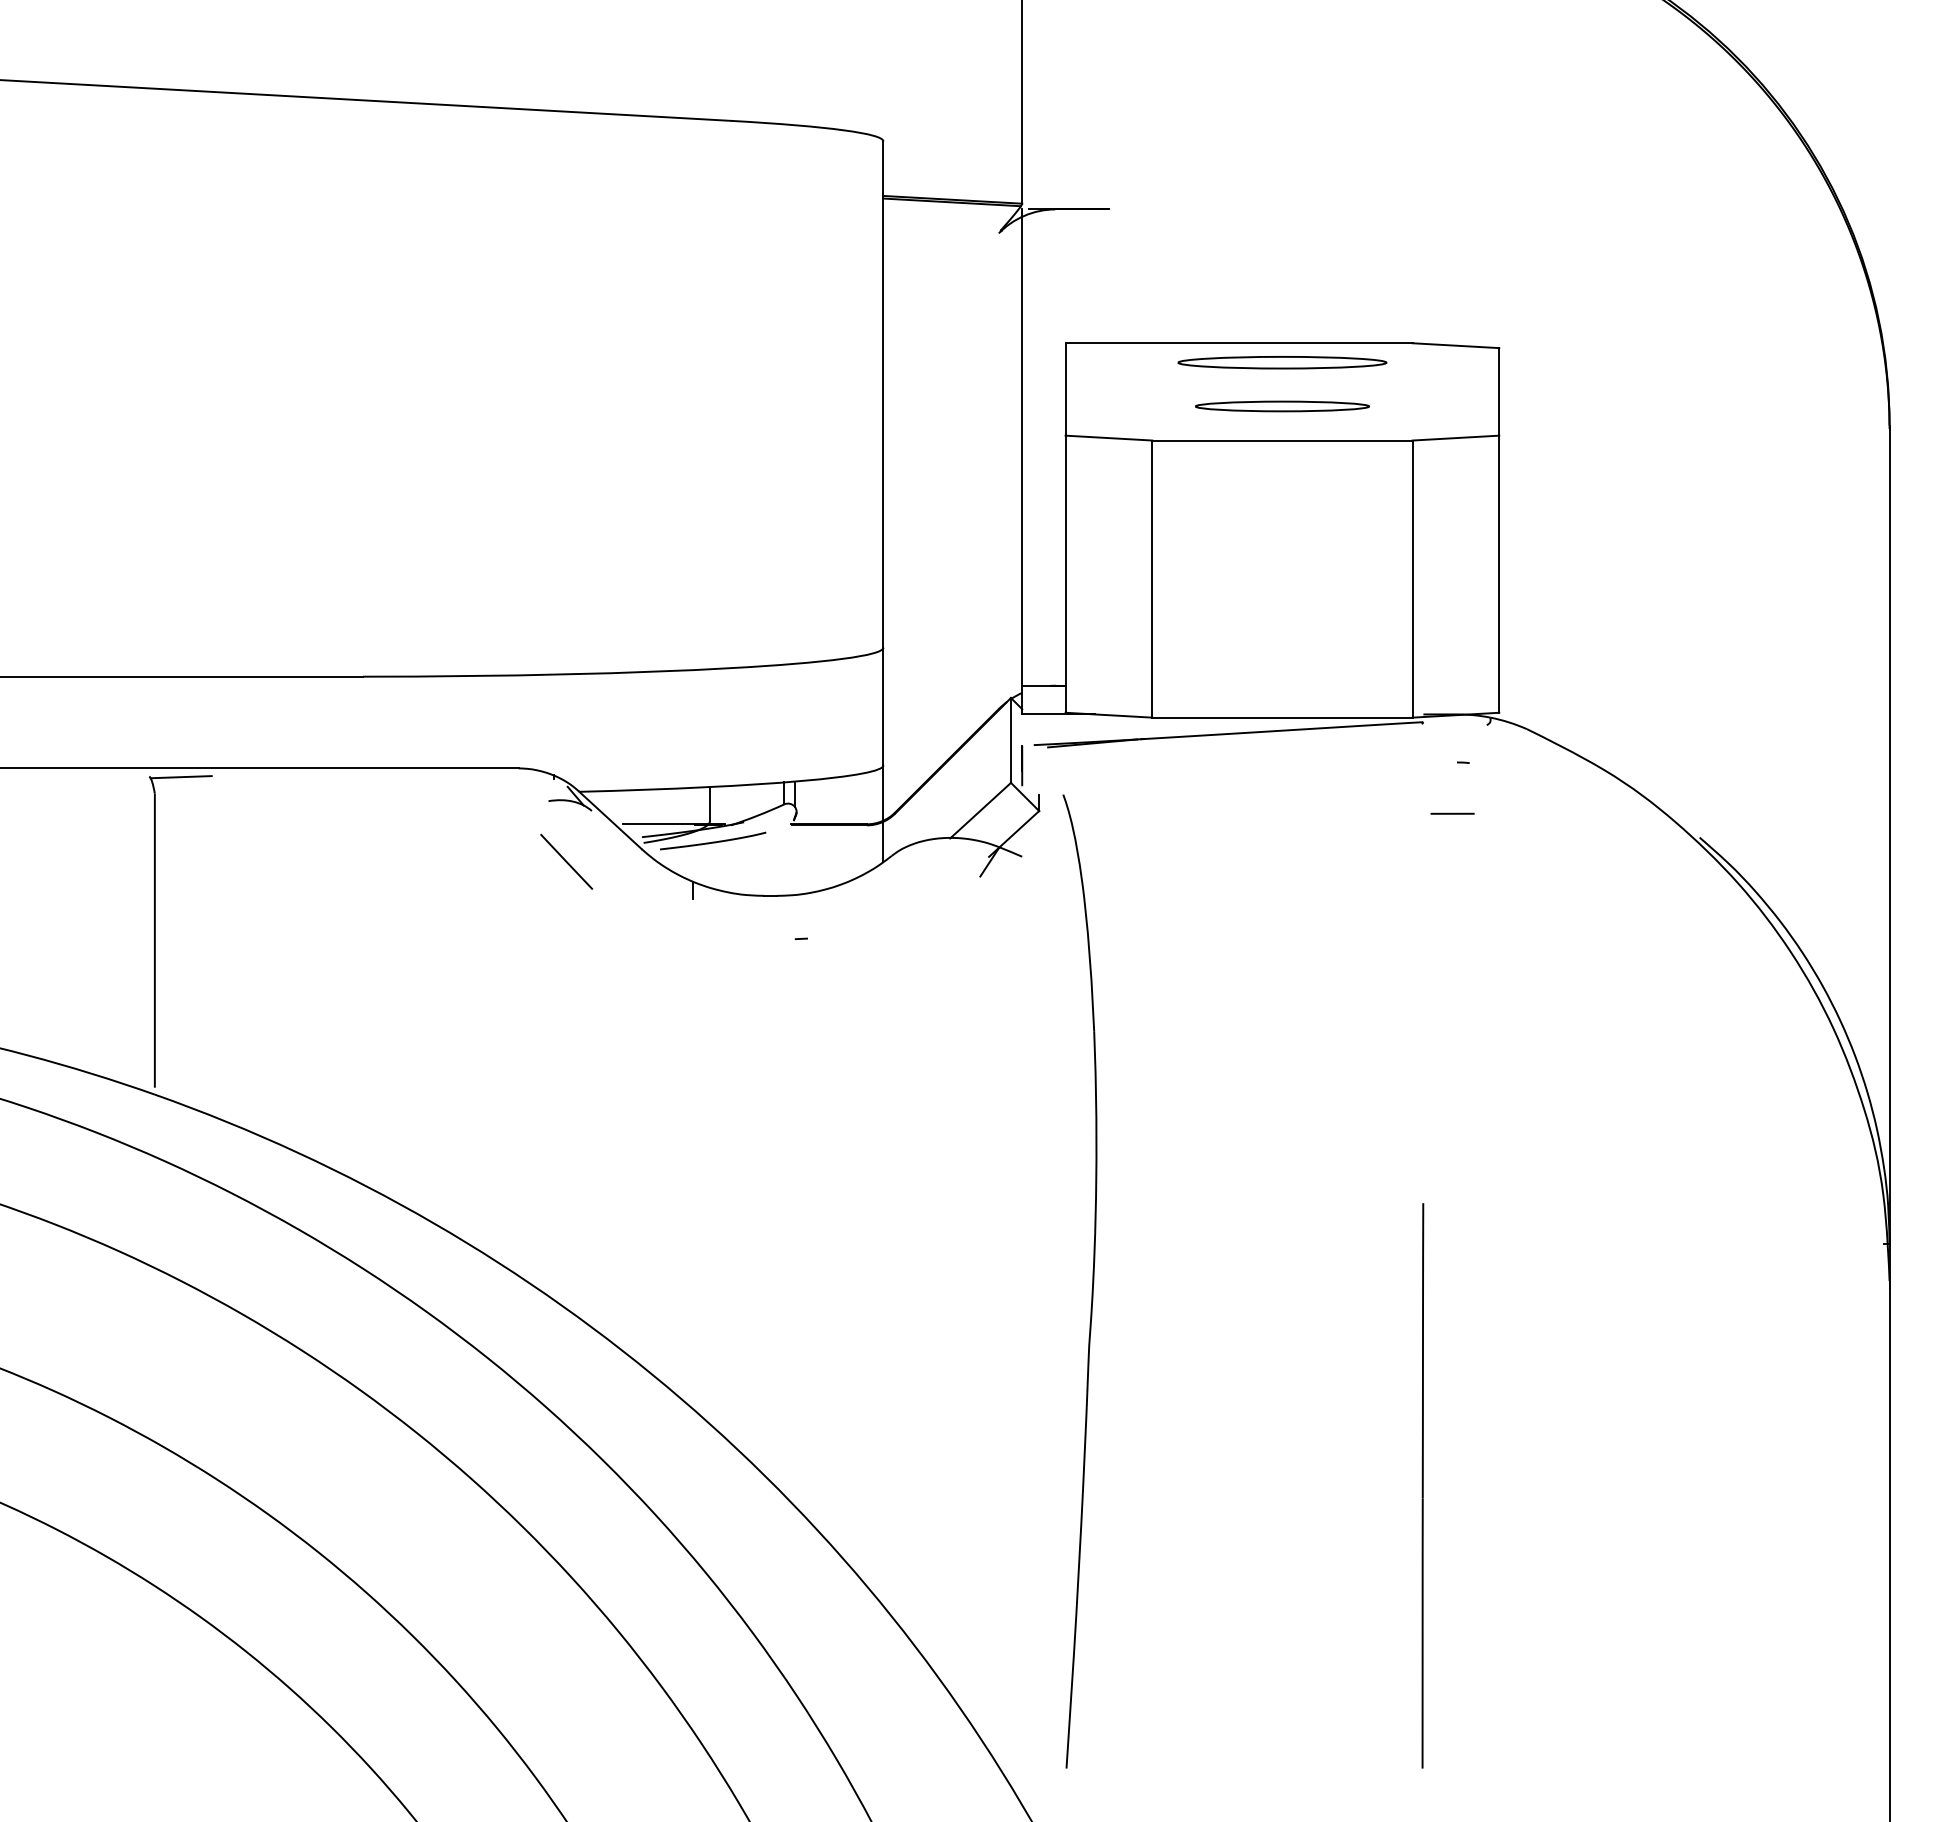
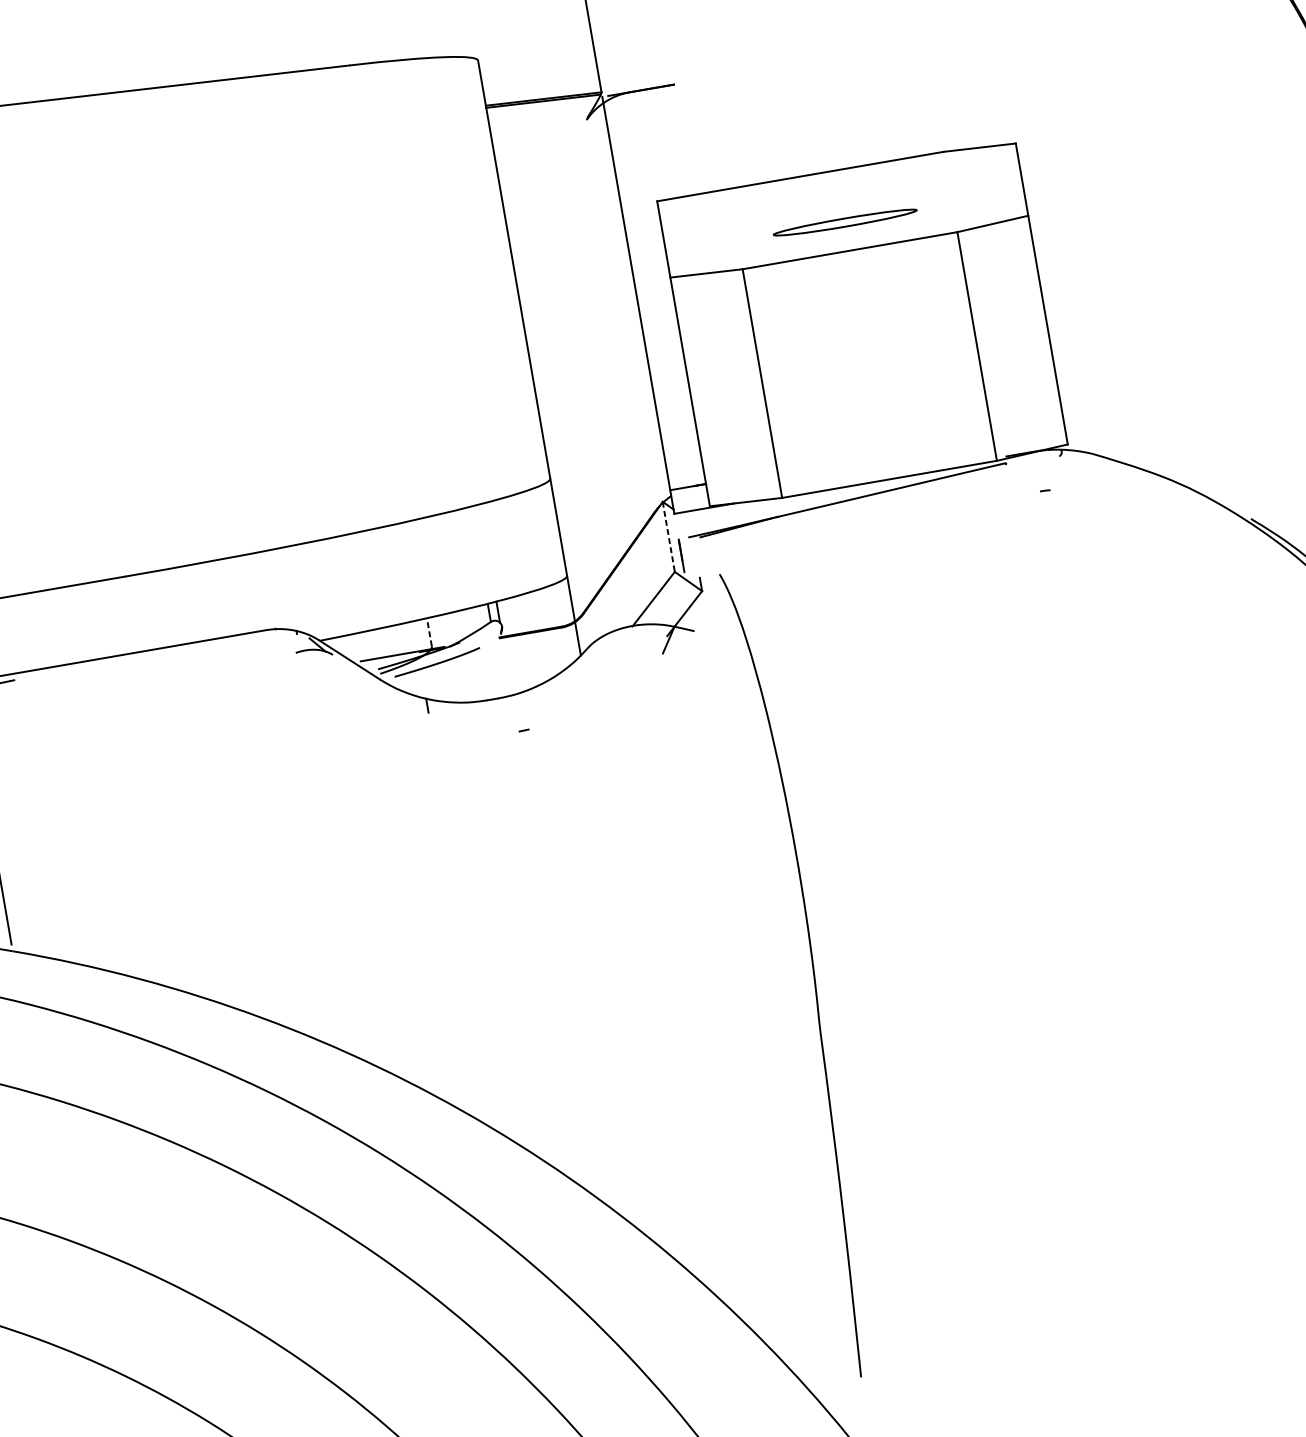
part: (1282, 362) -> (838, 186), removed
line: (1010, 740) -> (668, 537), solid -> dashed
line: (709, 803) -> (428, 631), solid -> dashed
line: (1452, 813) -> (1043, 534), removed
line: (566, 861) -> (319, 700), removed
line: (1422, 1485) -> (1114, 1093), removed

